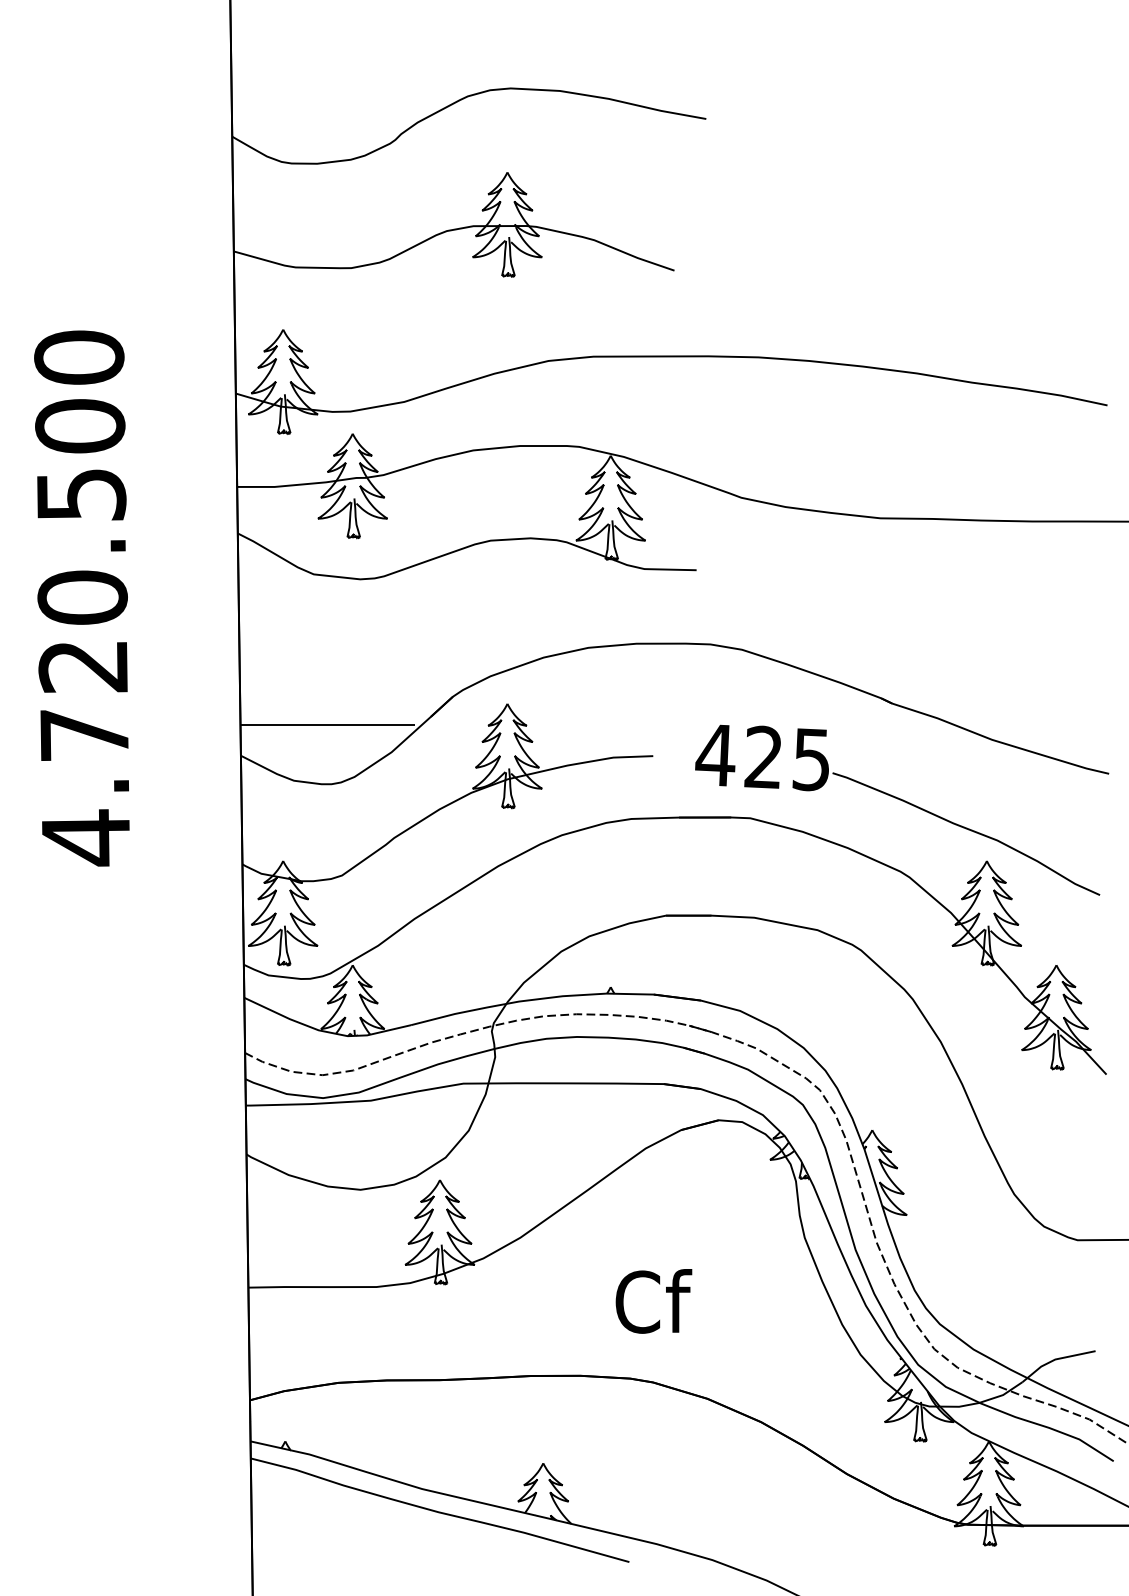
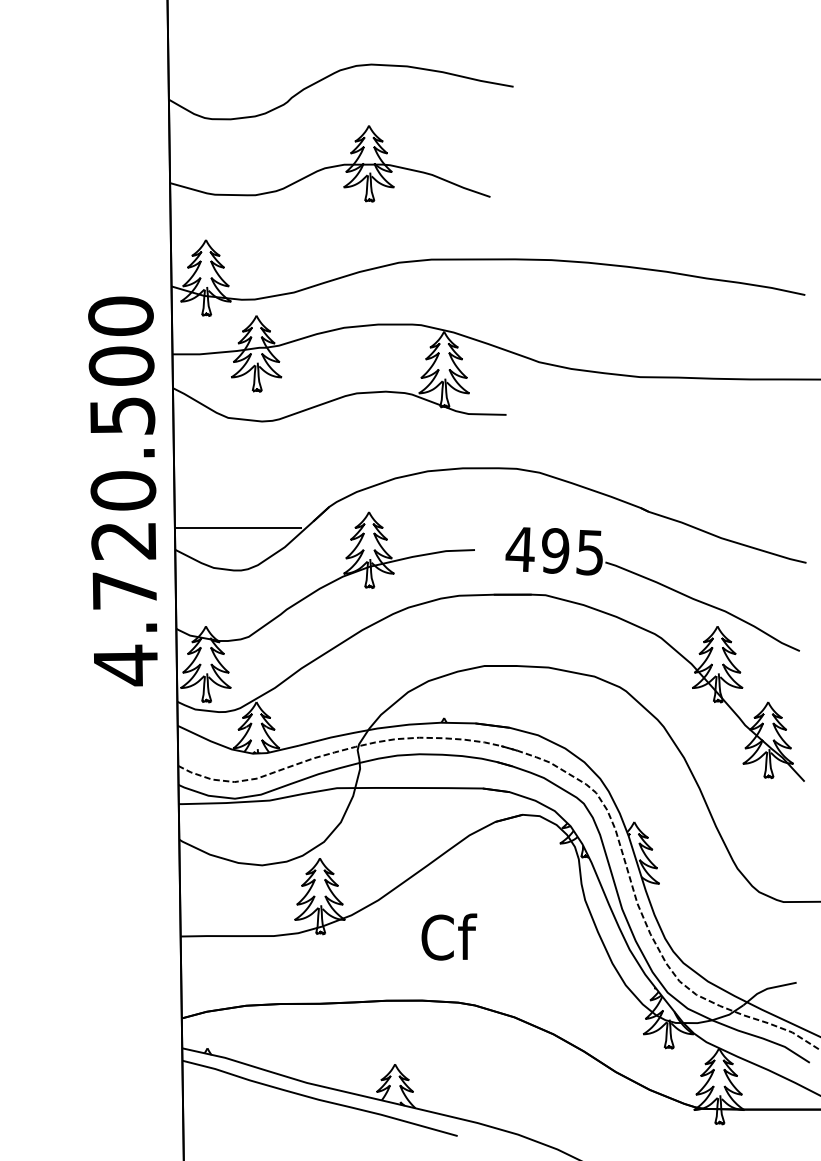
text: (81, 598) -> (122, 491), moved
text: (763, 756) -> (555, 550), 425 -> 495
text: (653, 1301) -> (449, 937), moved

